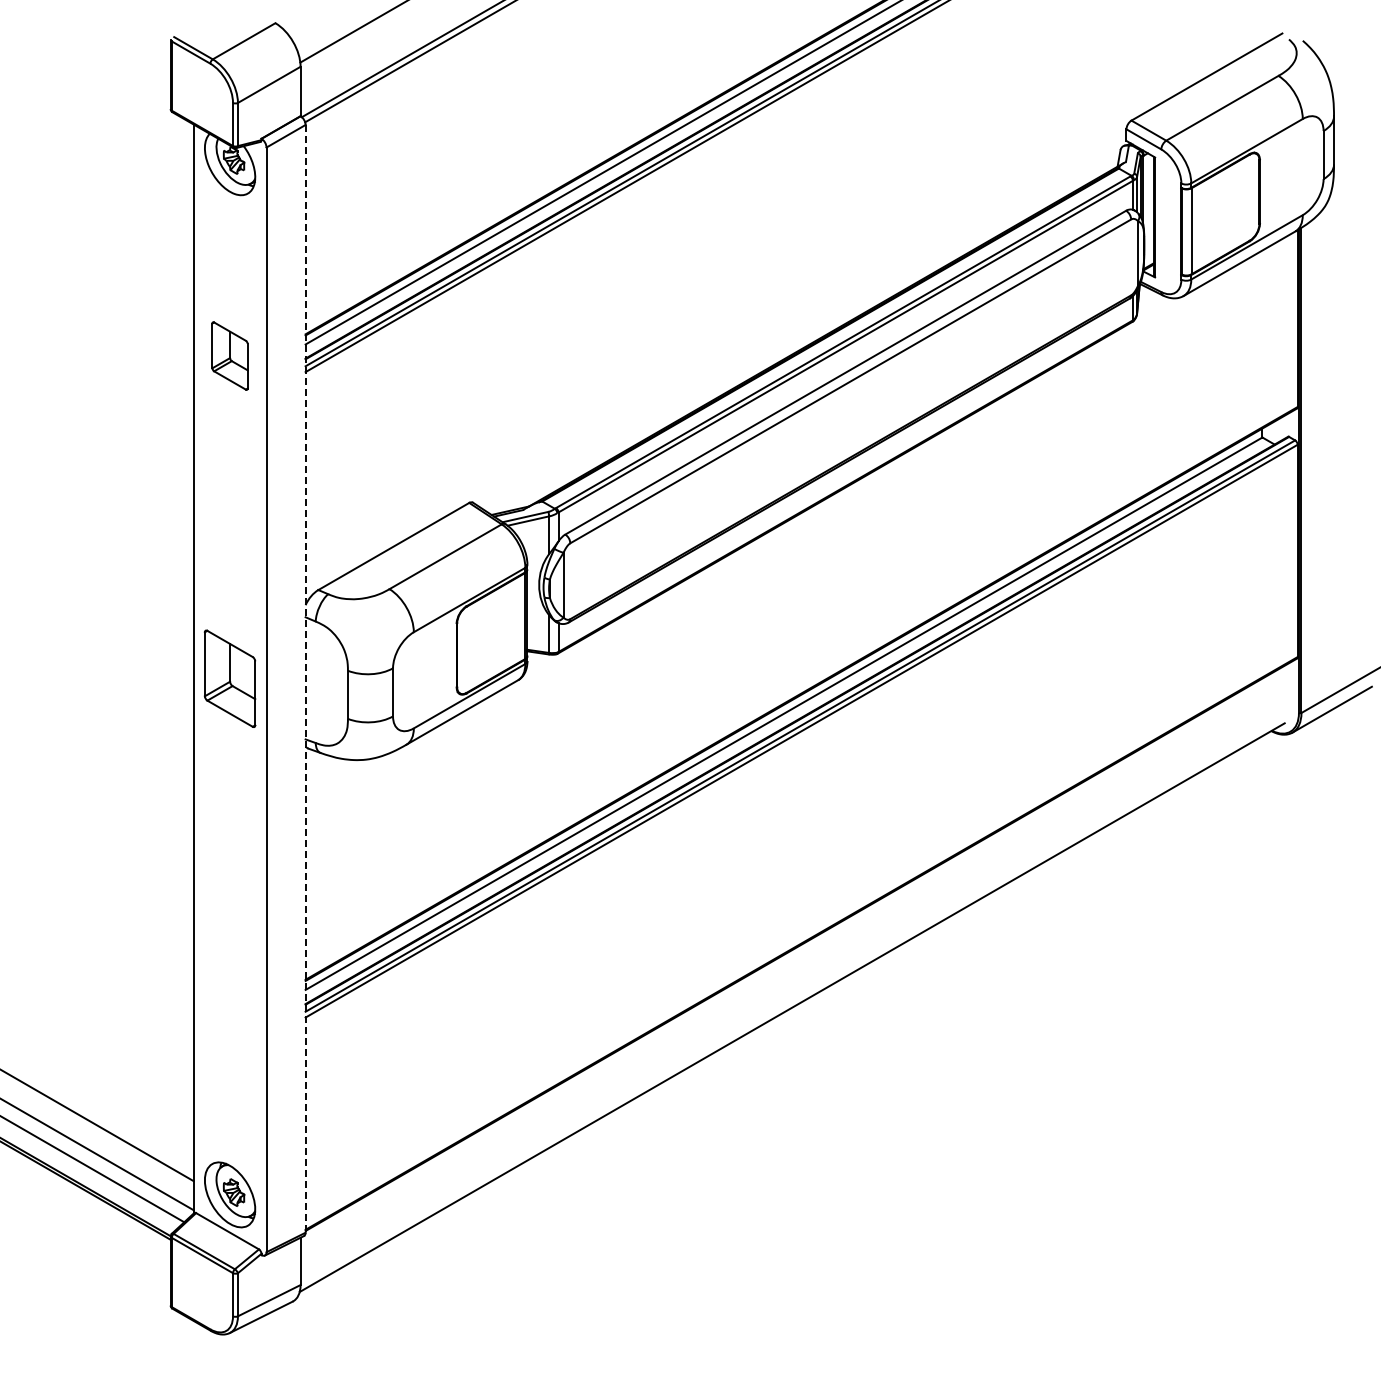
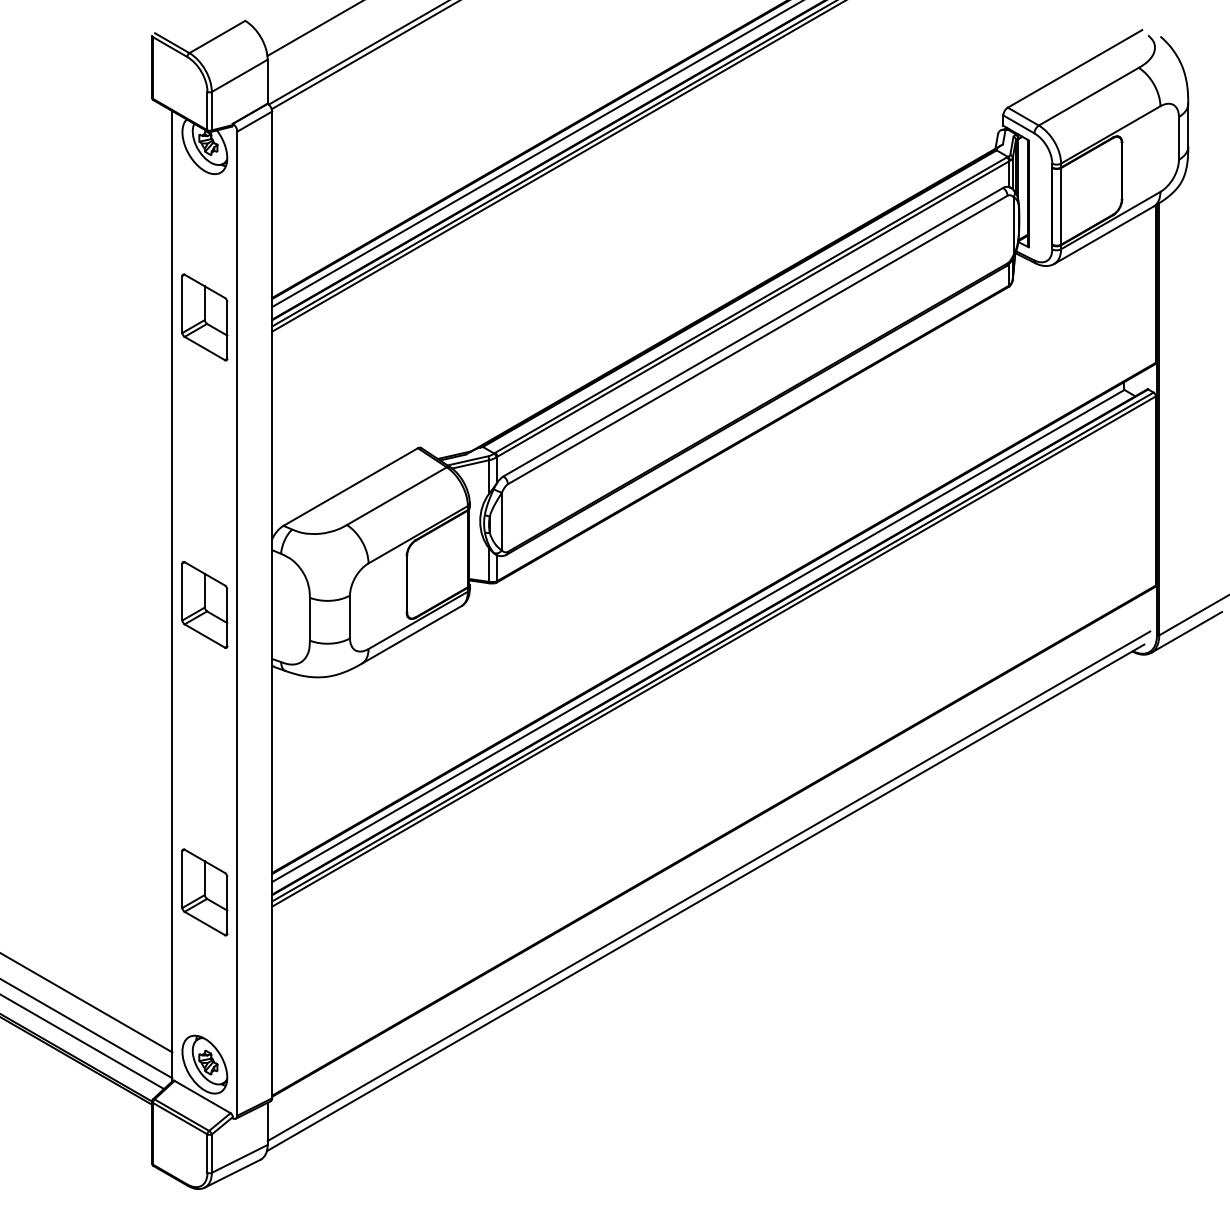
part: (229, 355) -> (204, 316), size x1.43
line: (305, 678) -> (272, 604), dashed -> solid
line: (795, 994) -> (708, 886), added
part: (229, 1001) -> (204, 892), added

